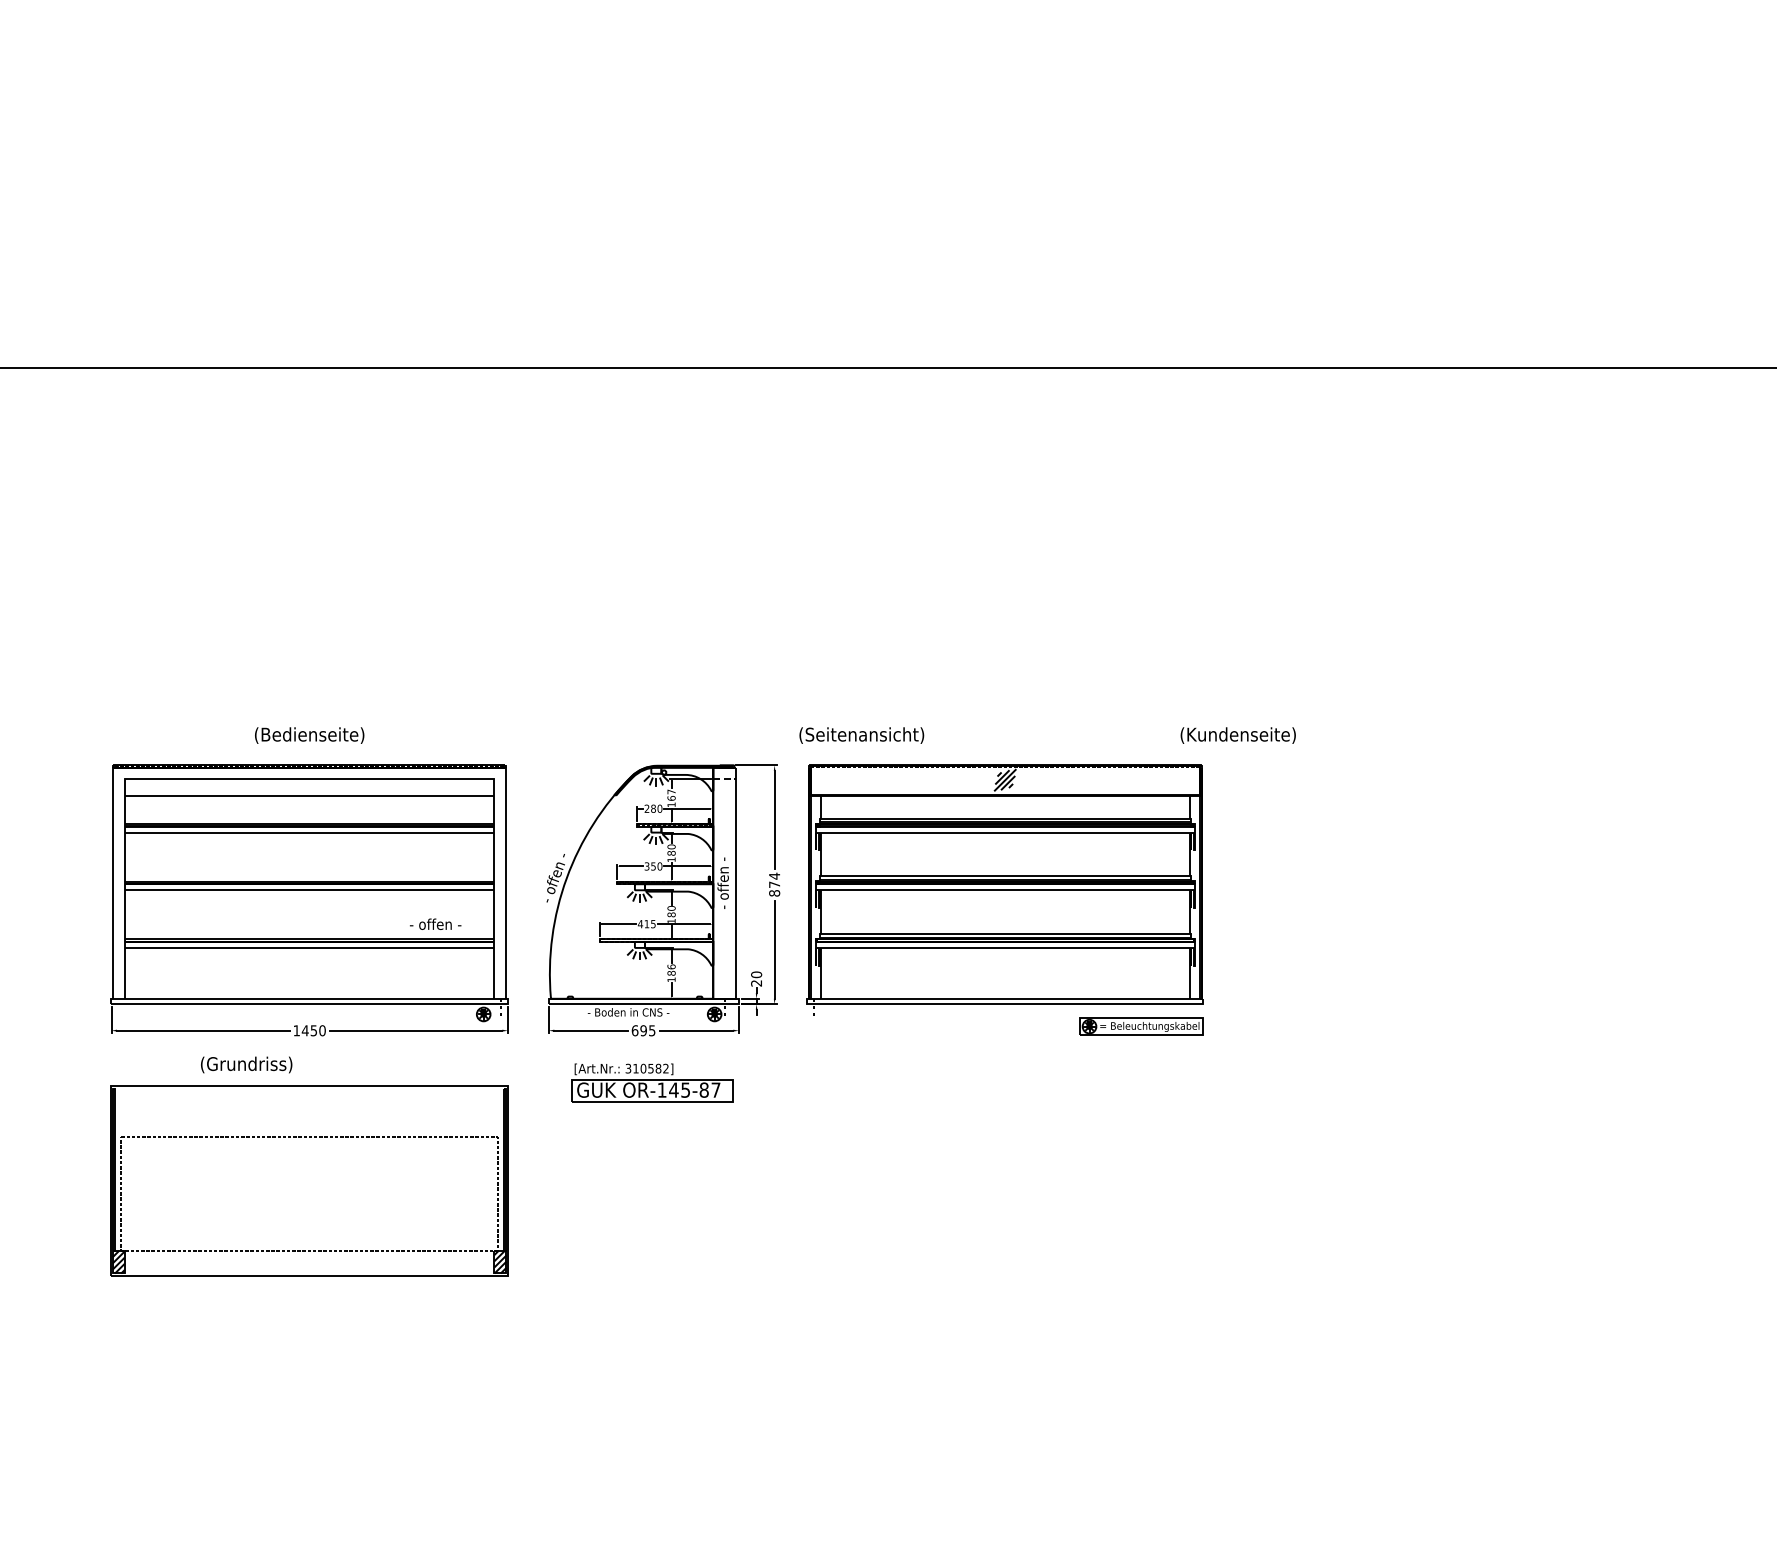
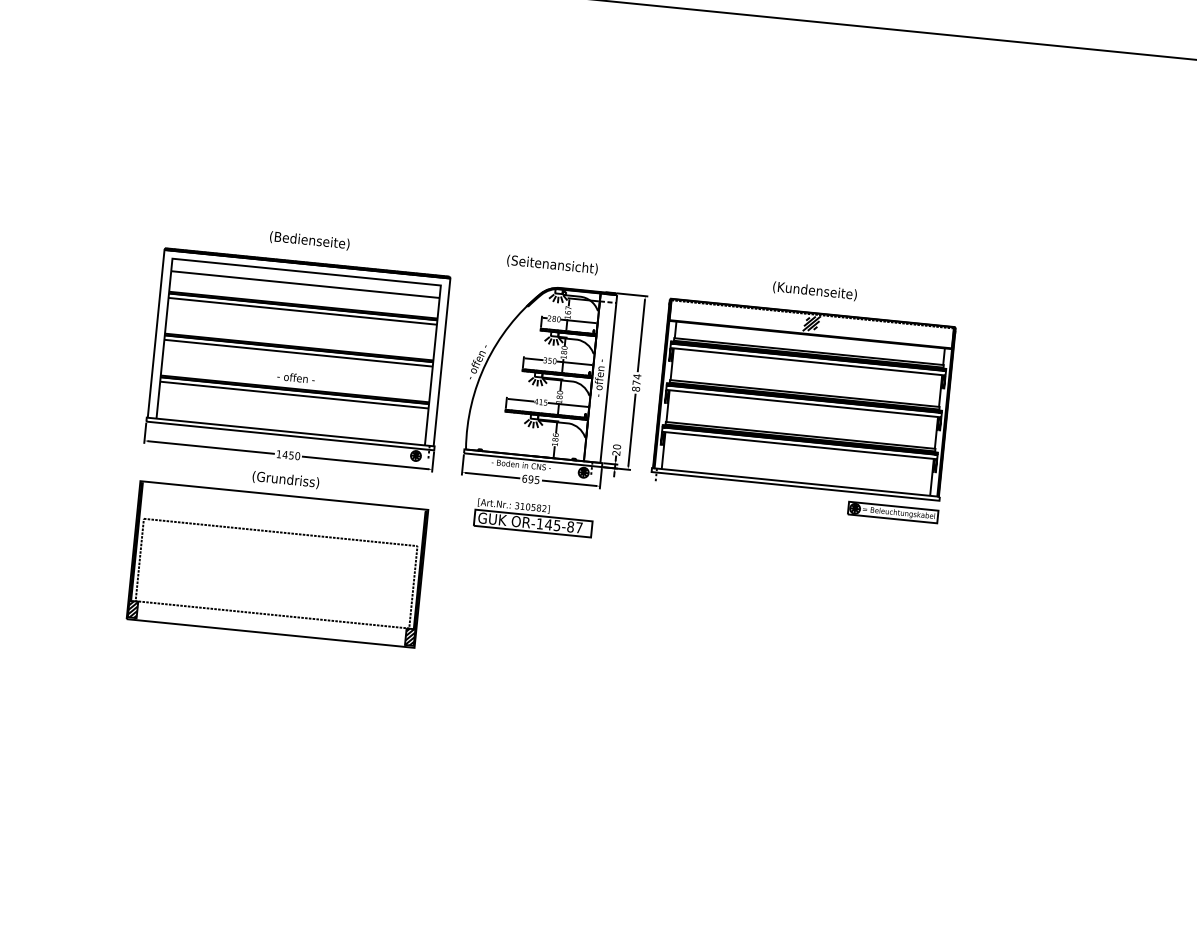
text: (861, 735) -> (552, 265), moved
text: (1237, 735) -> (814, 291), moved
text: (435, 923) -> (296, 377), moved
text: (246, 1064) -> (285, 479), moved

